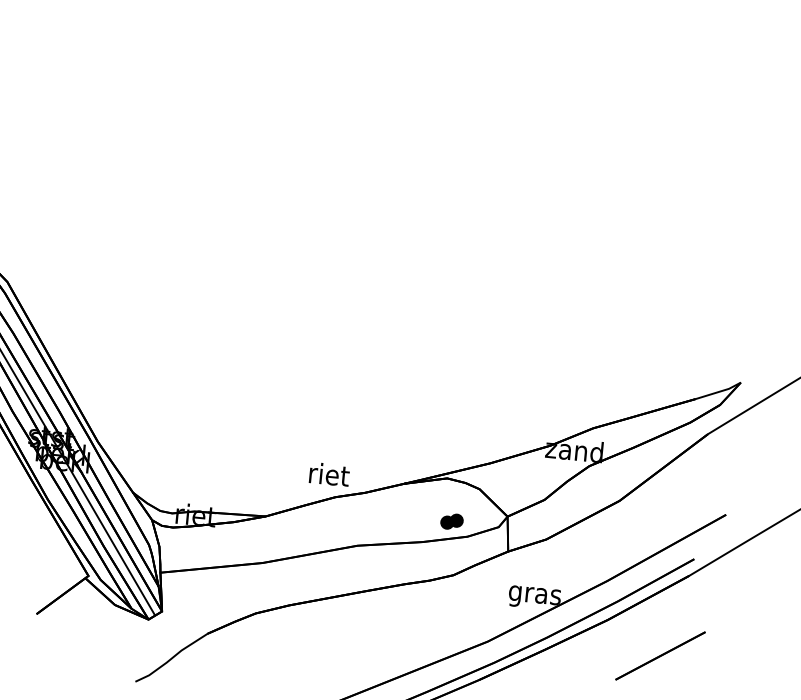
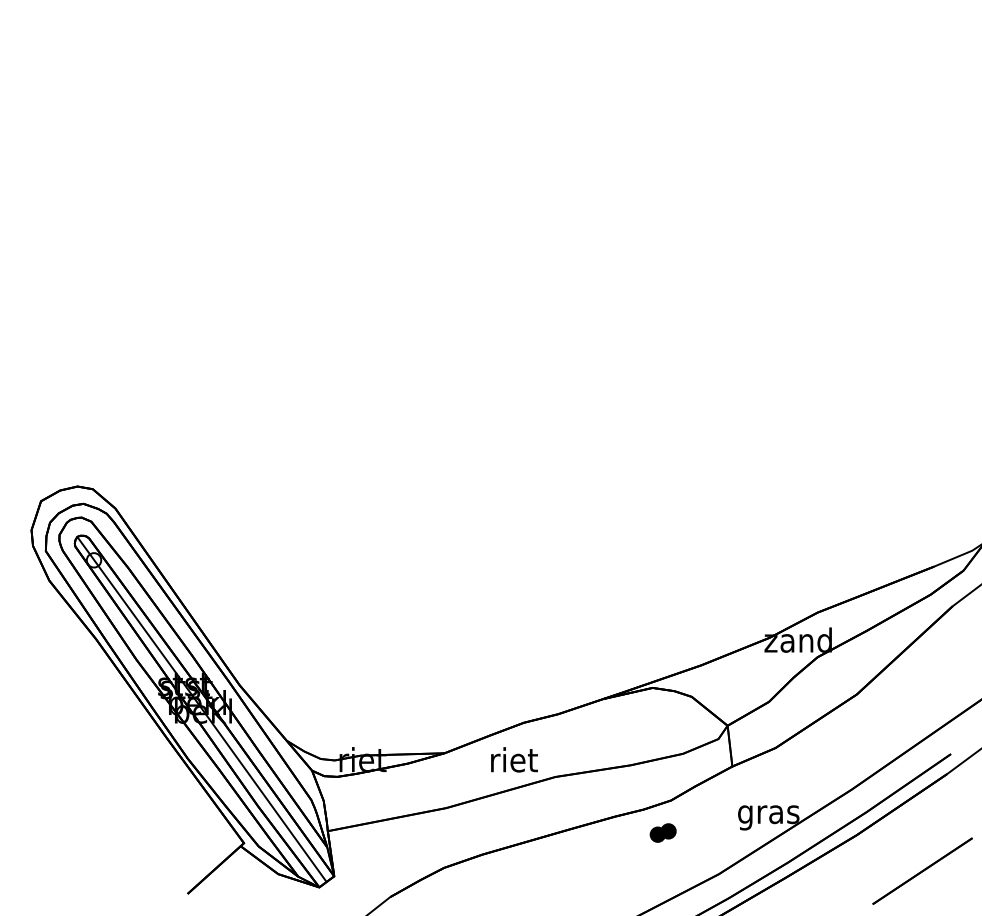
text: (329, 474) -> (514, 759), moved
part: (451, 521) -> (662, 832), moved

